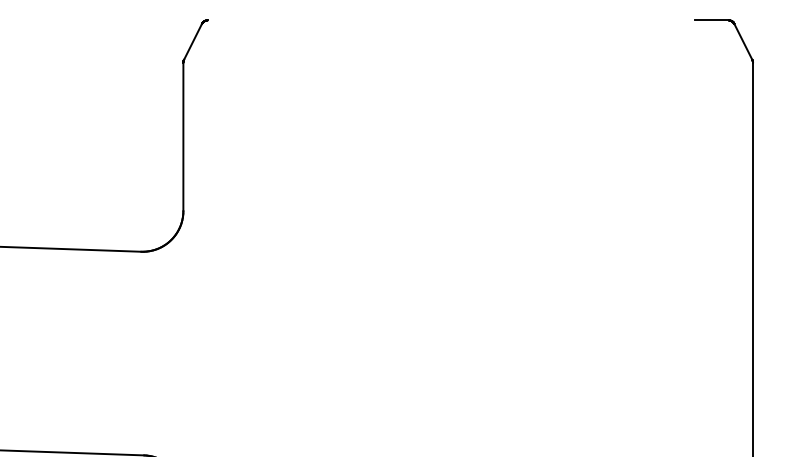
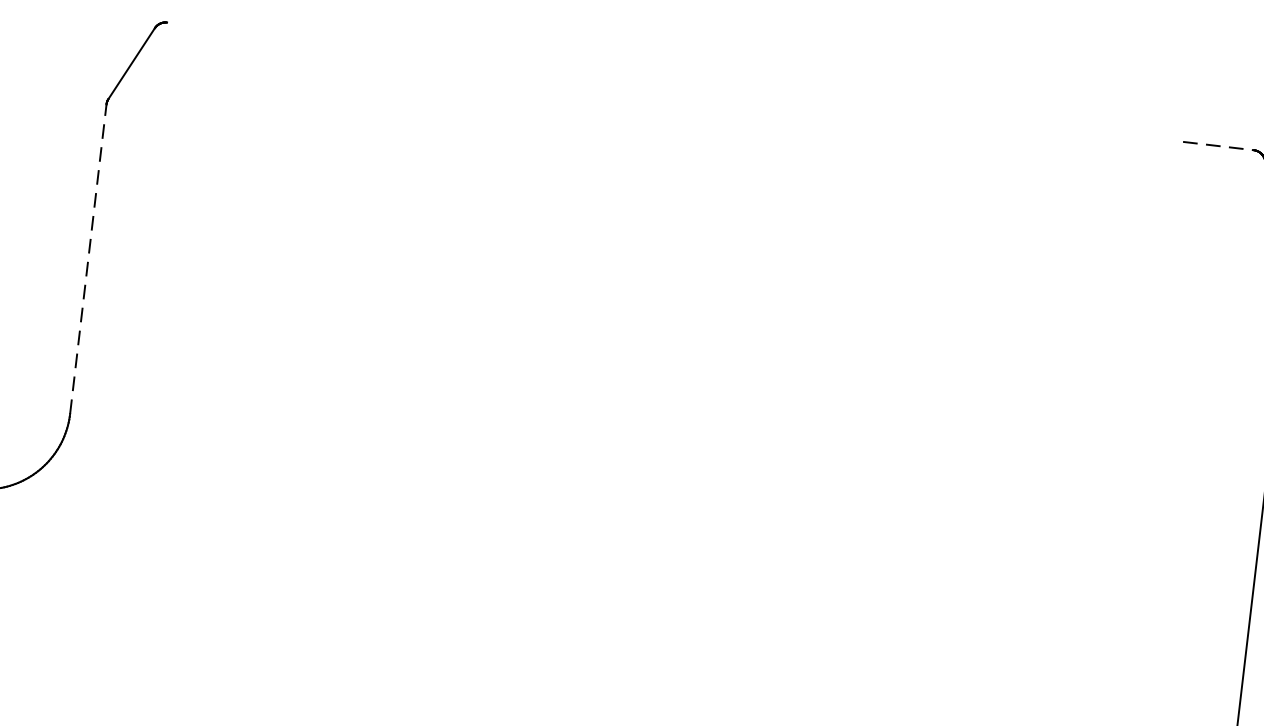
line: (712, 20) -> (1219, 146), solid -> dashed
line: (183, 136) -> (88, 258), solid -> dashed

